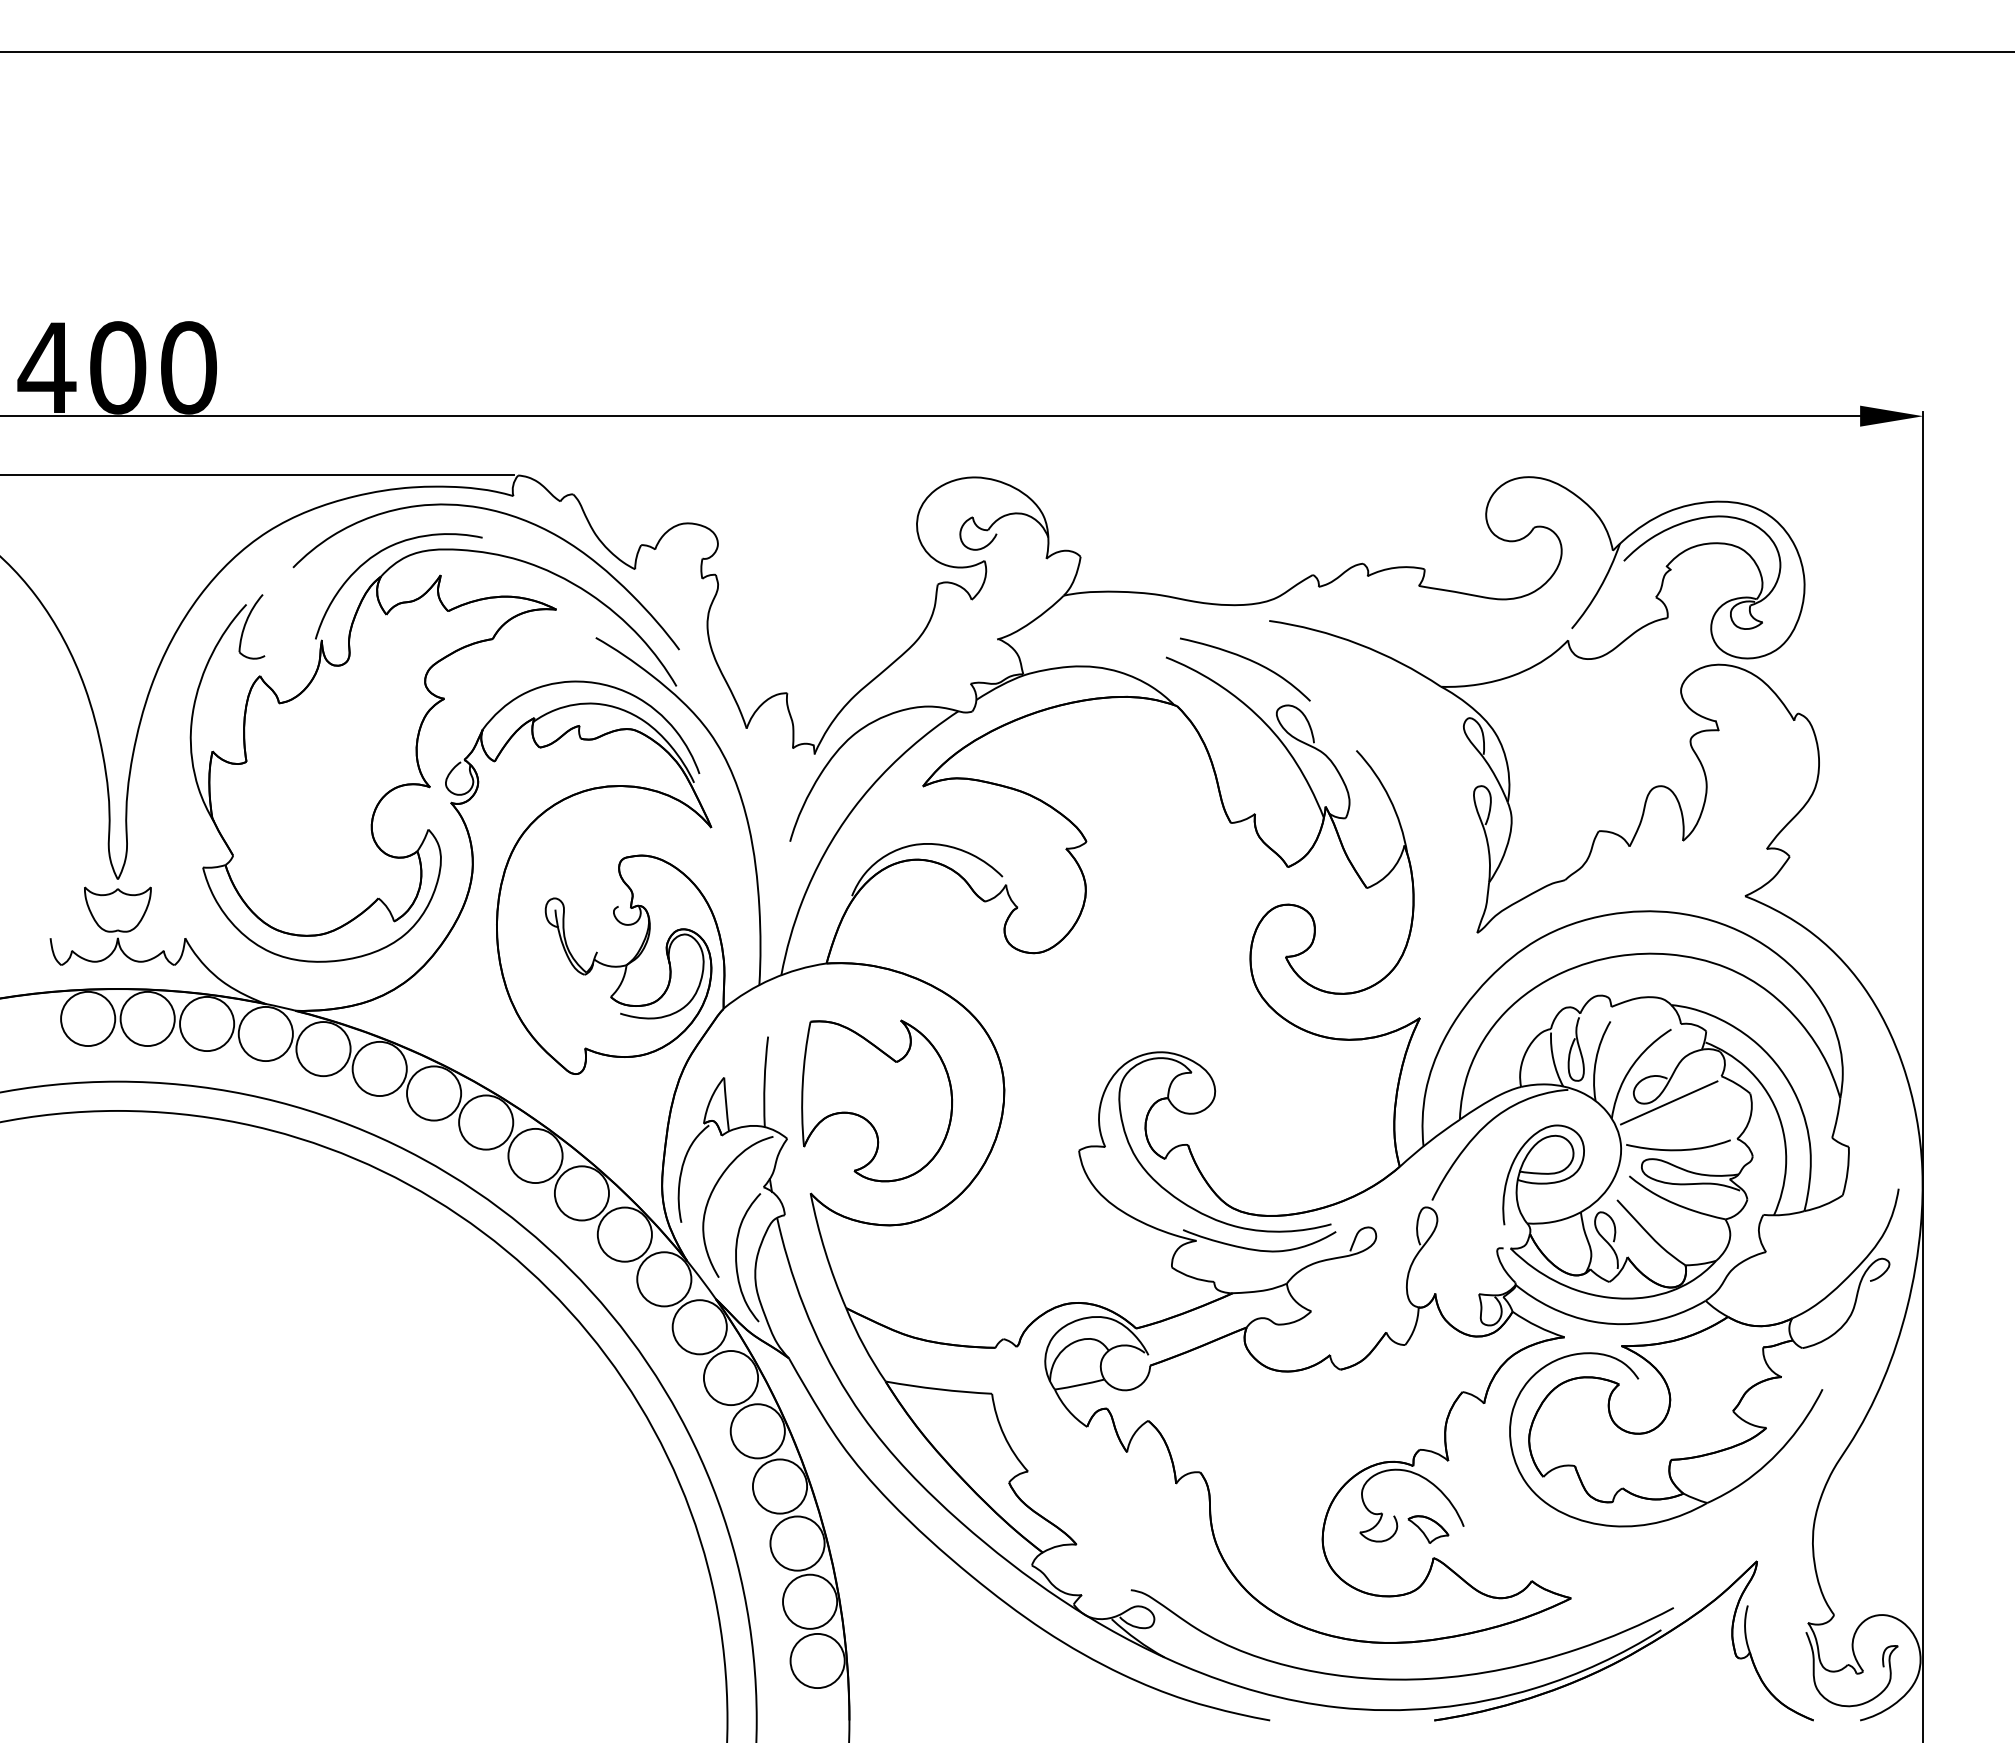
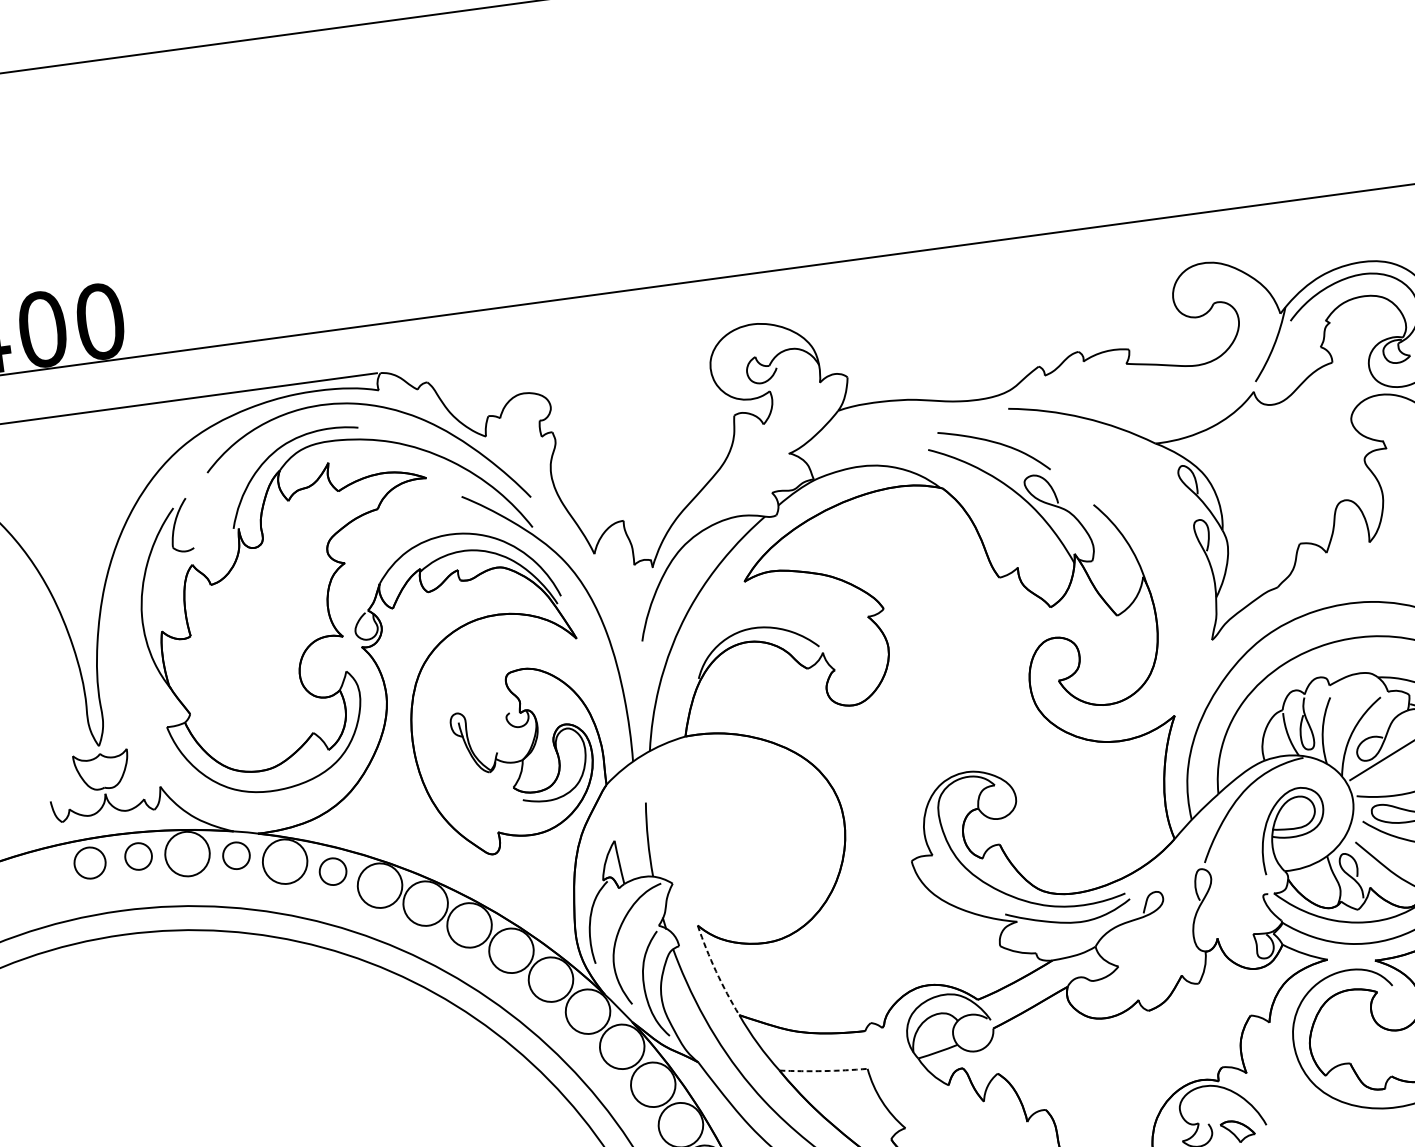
circle: (88, 1018) -> (90, 862), size x0.7
circle: (147, 1018) -> (138, 856), size x0.6
circle: (265, 1033) -> (236, 855), size x0.6
circle: (379, 1068) -> (332, 871), size x0.6
part: (877, 1100) -> (741, 842), removed
arc: (825, 1251) -> (716, 971), solid -> dashed
arc: (938, 1389) -> (823, 1071), solid -> dashed

